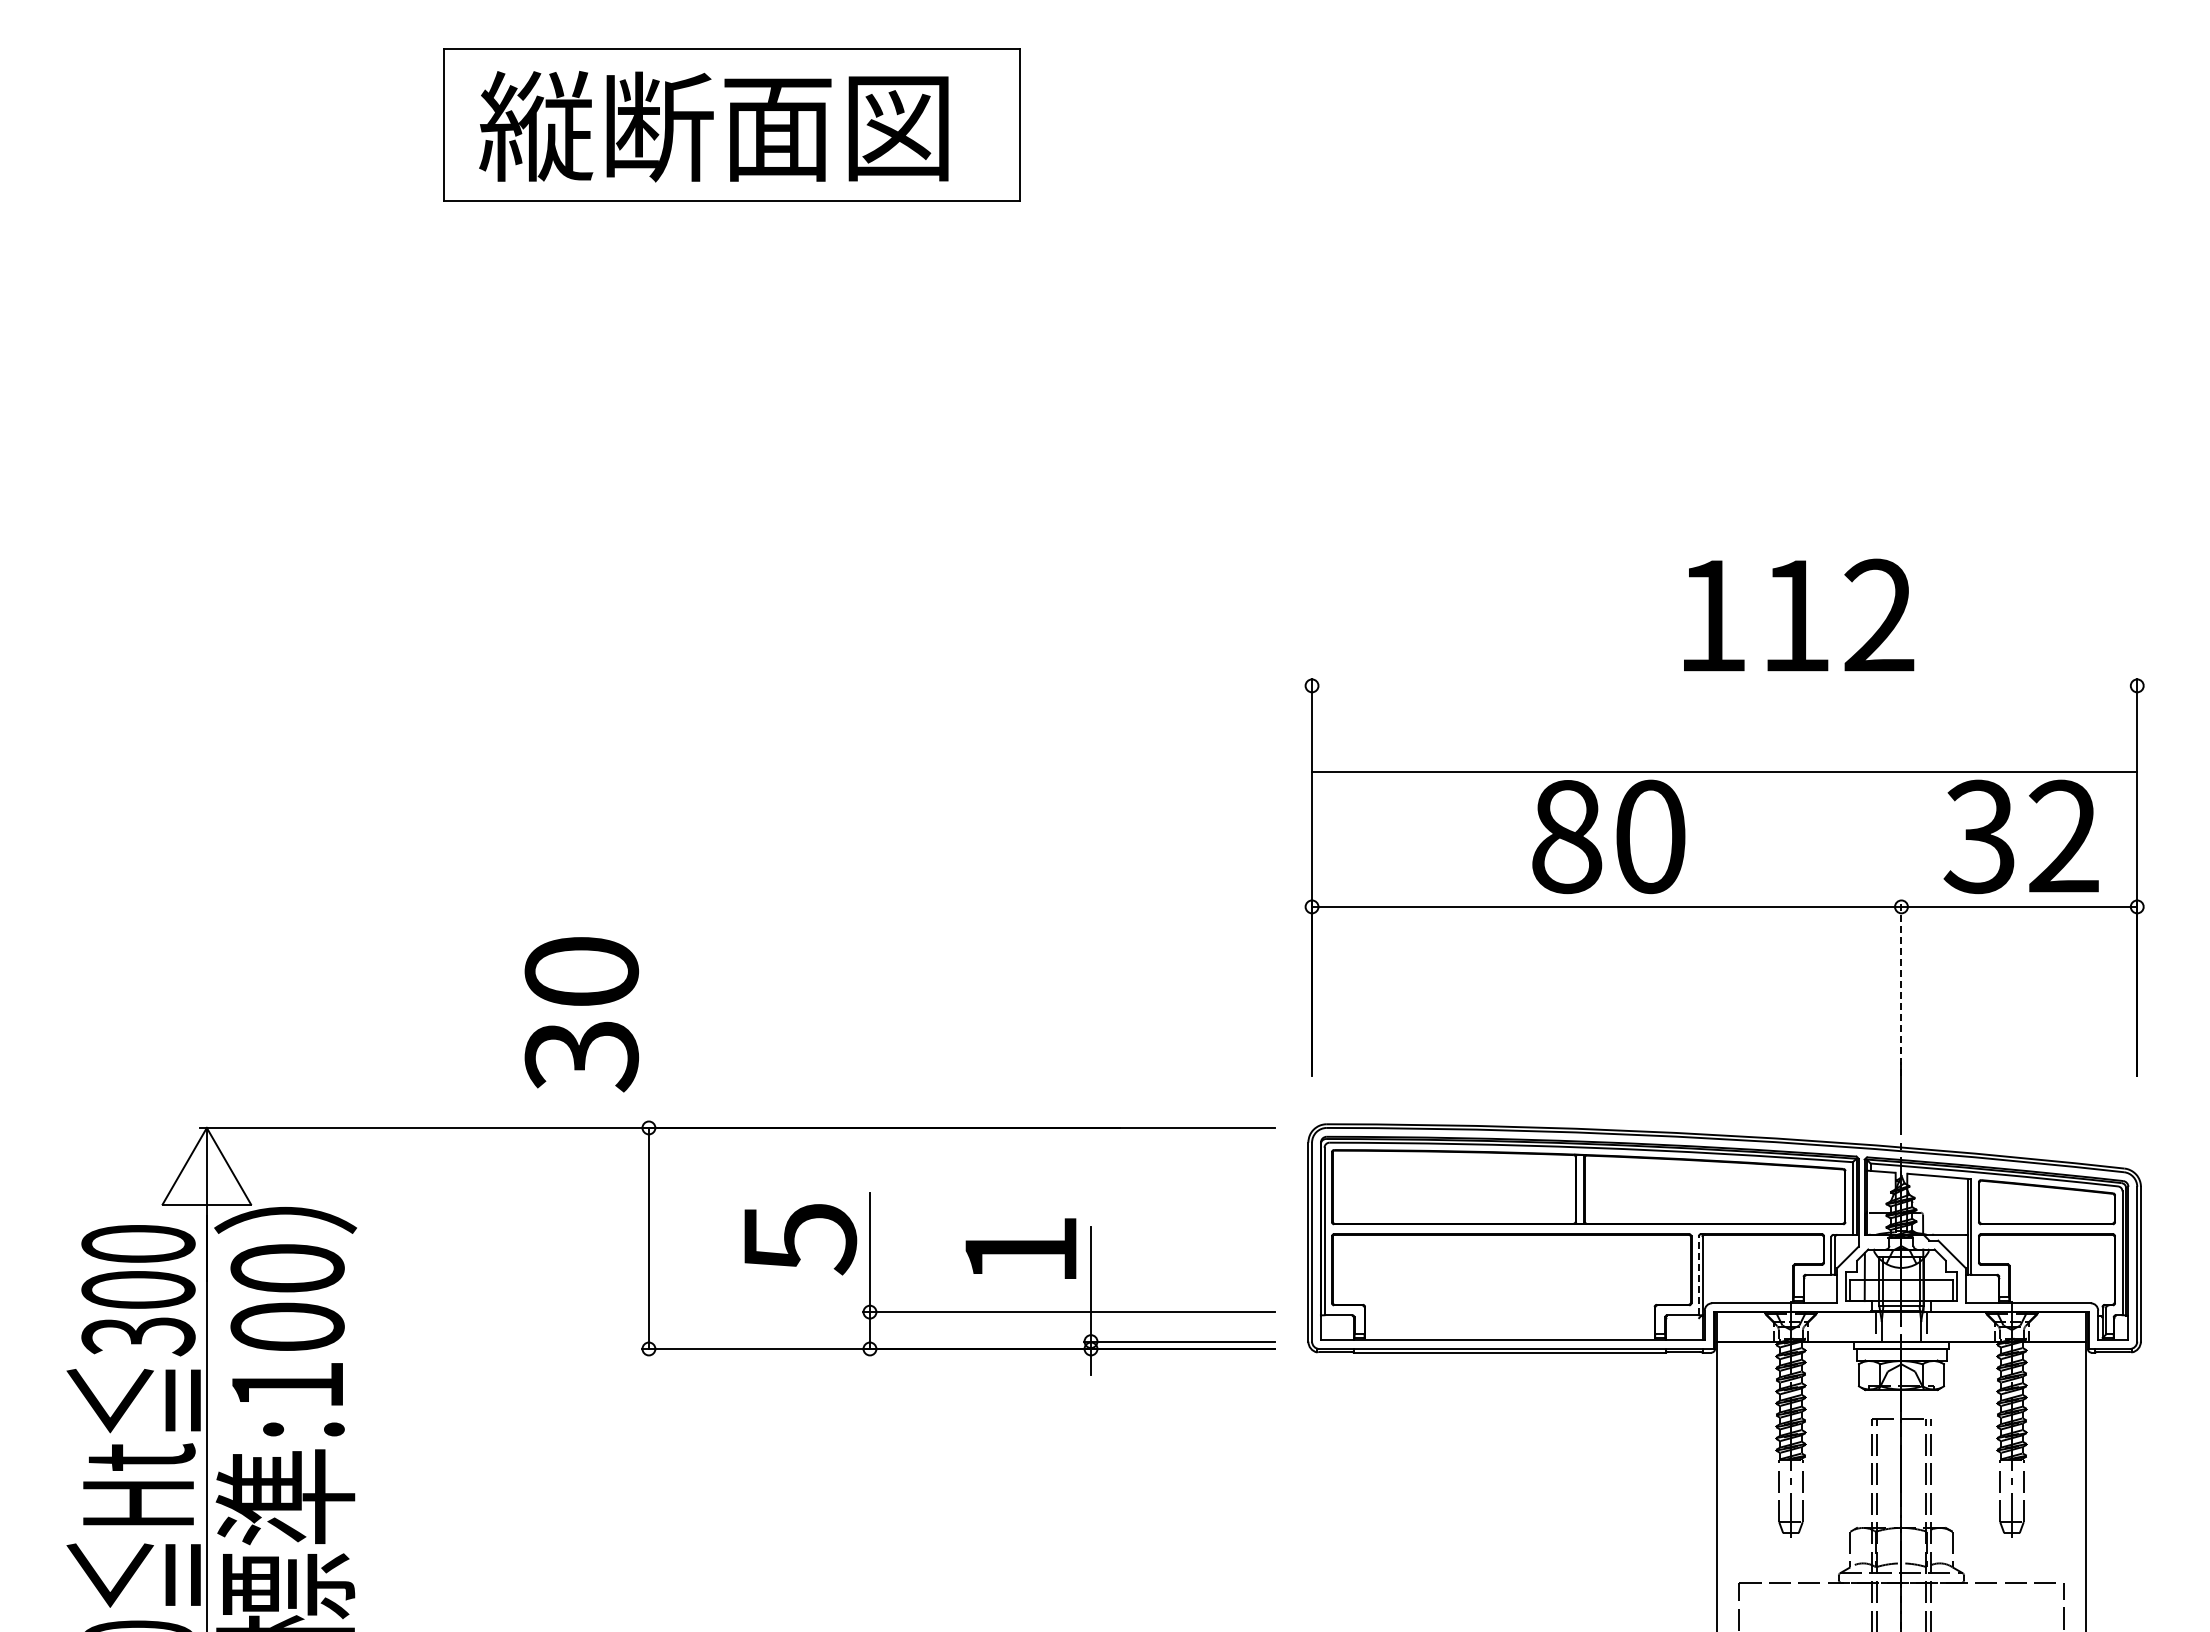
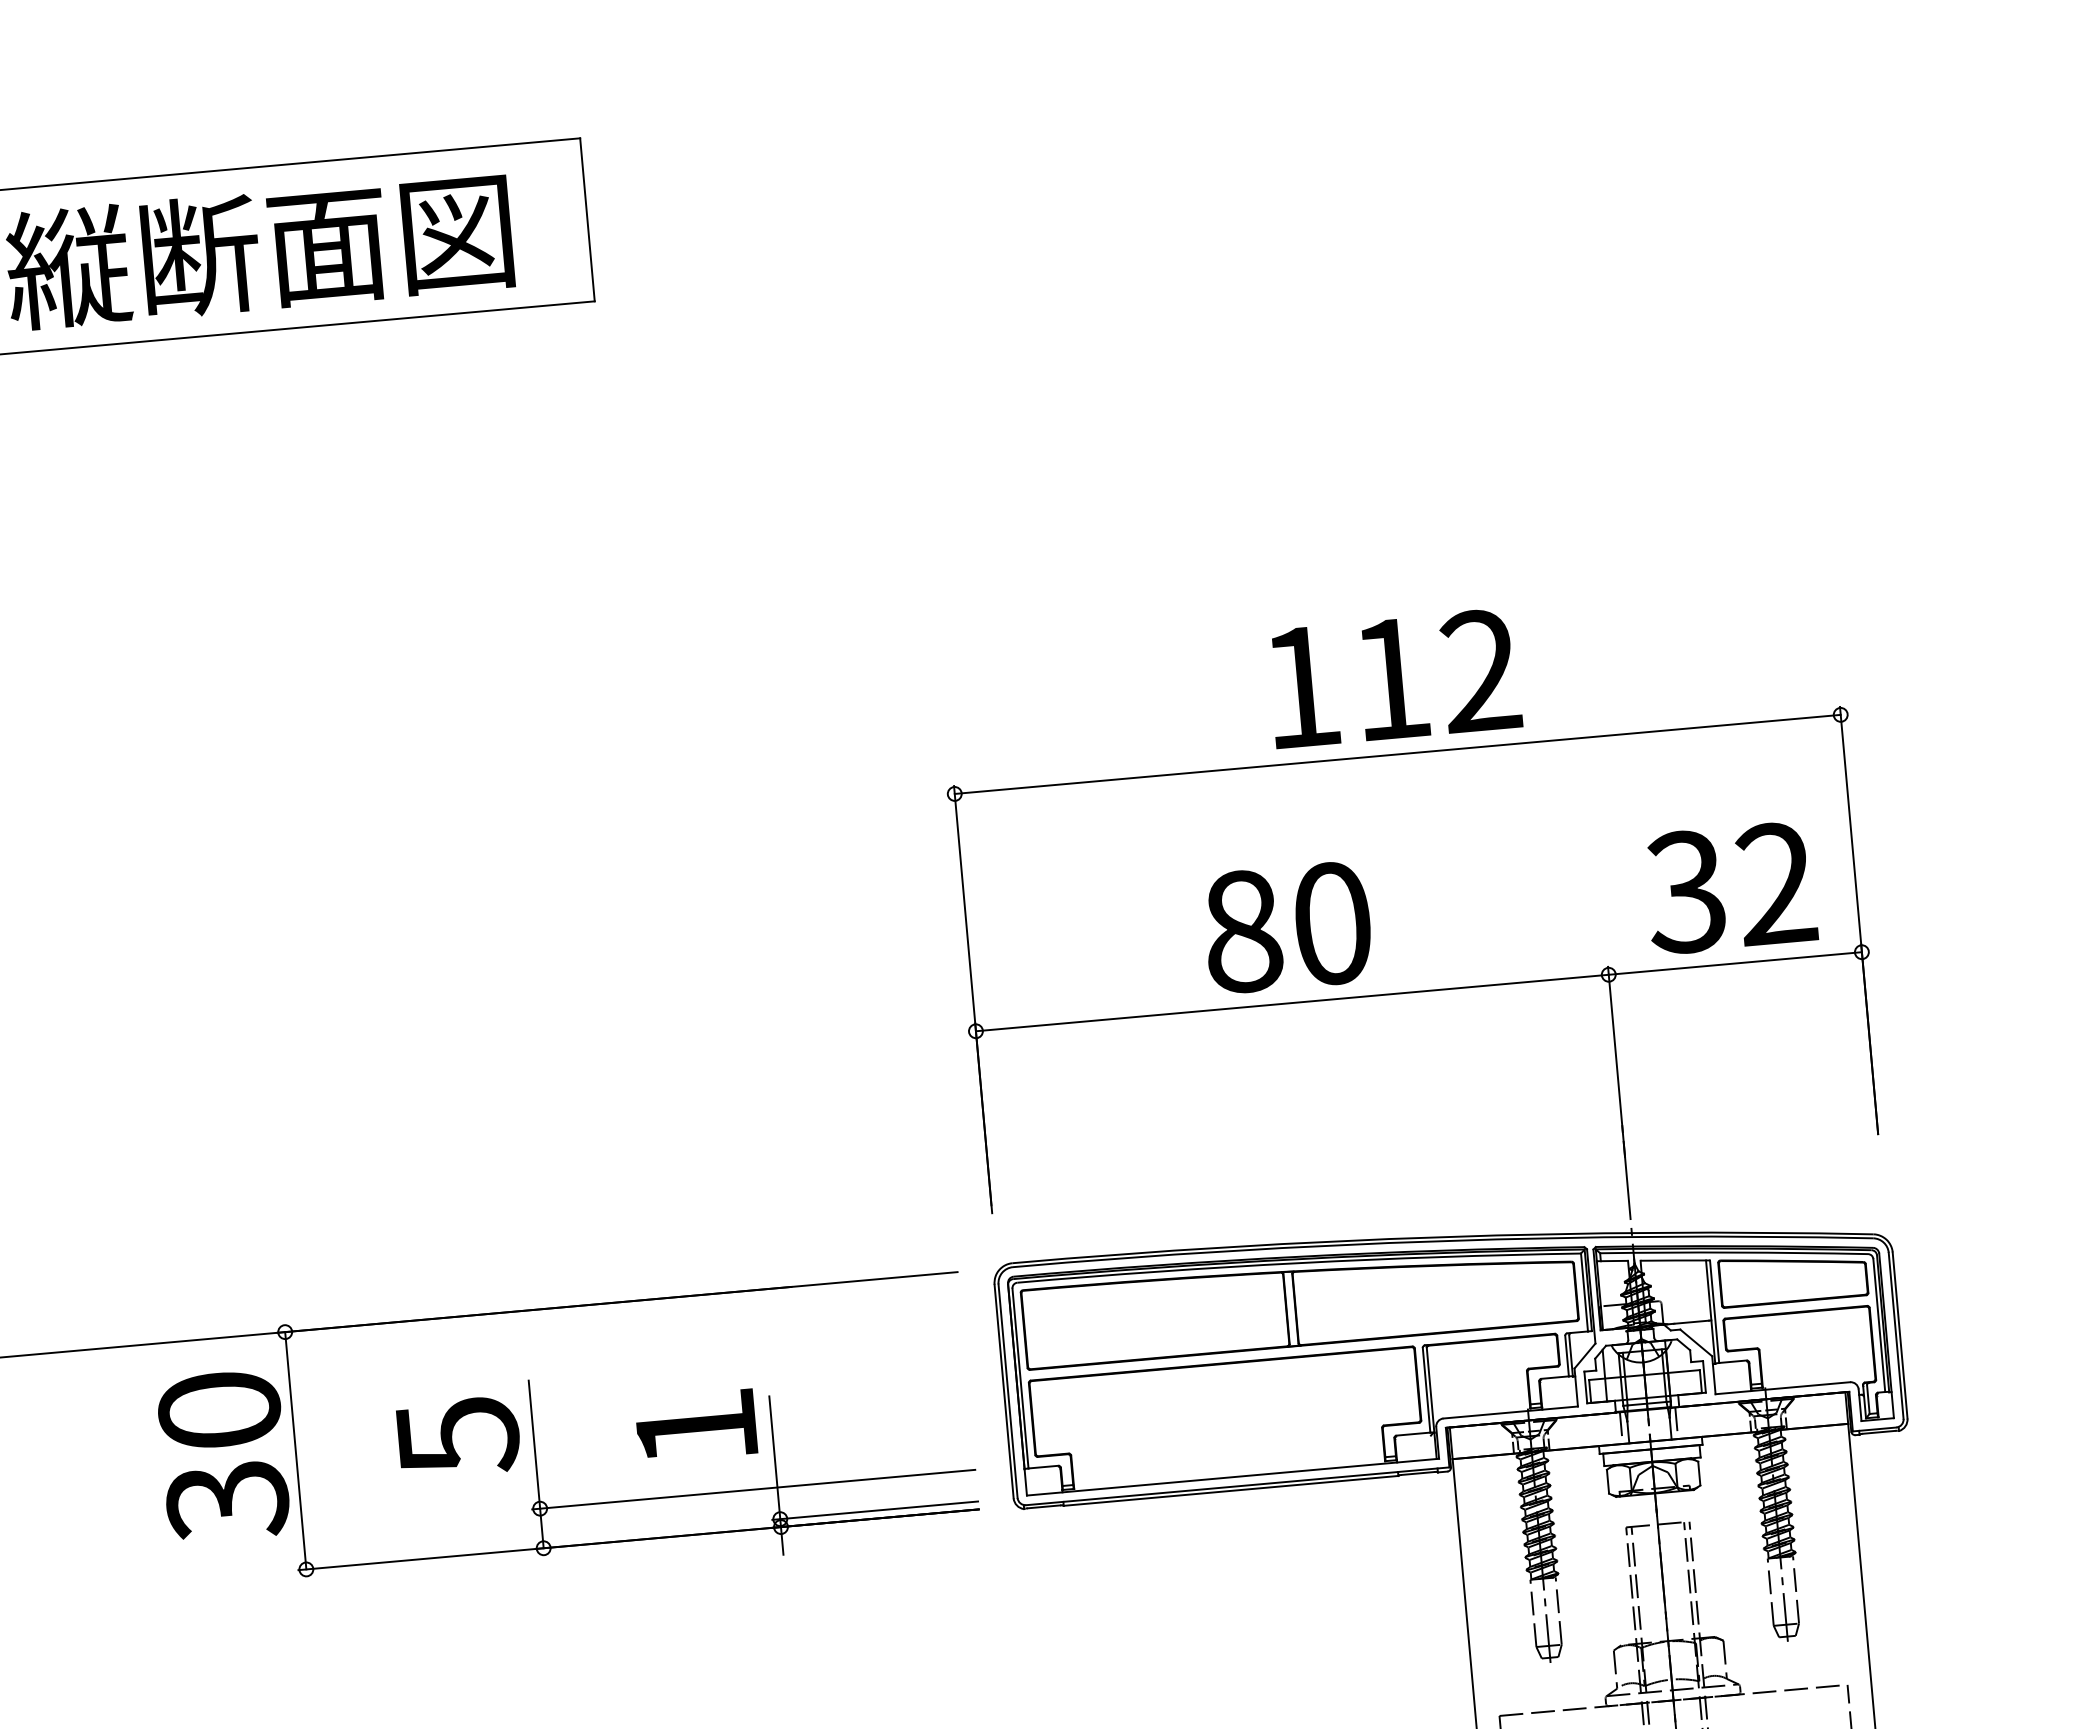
text: (1799, 614) -> (1395, 677), moved
line: (1724, 771) -> (1397, 754), moved
line: (1901, 987) -> (1616, 1061), dashed -> solid
text: (581, 1014) -> (223, 1456), moved
line: (1698, 1275) -> (1426, 1389), dashed -> solid

